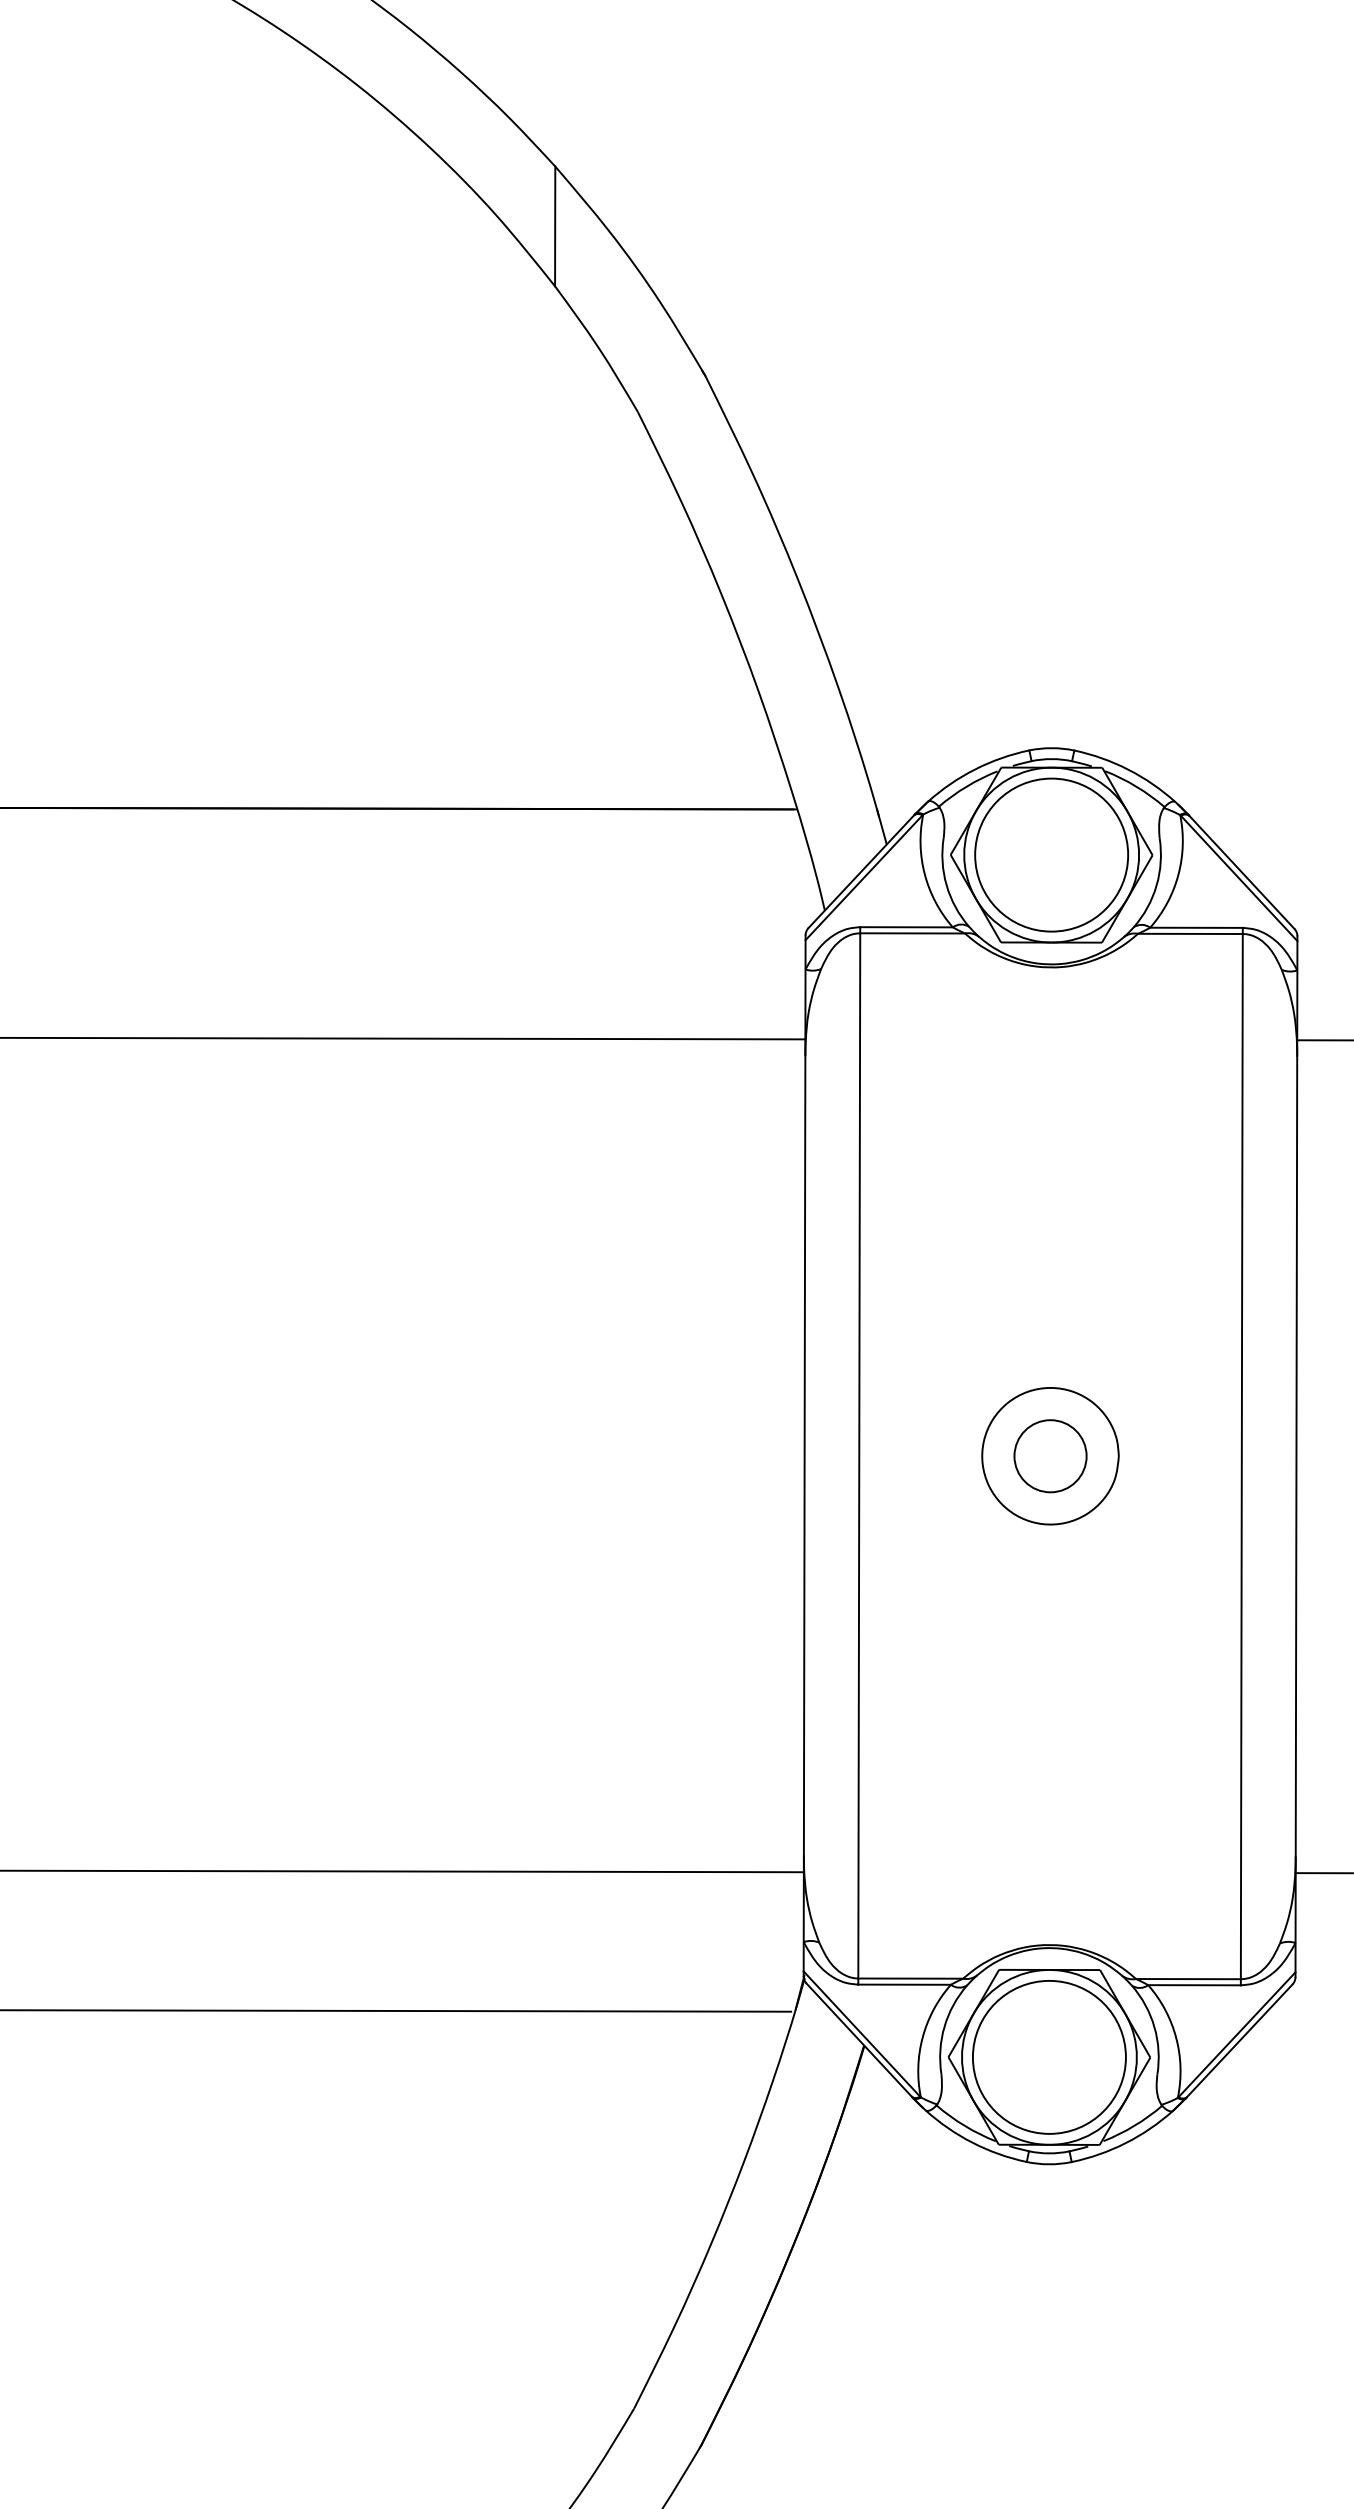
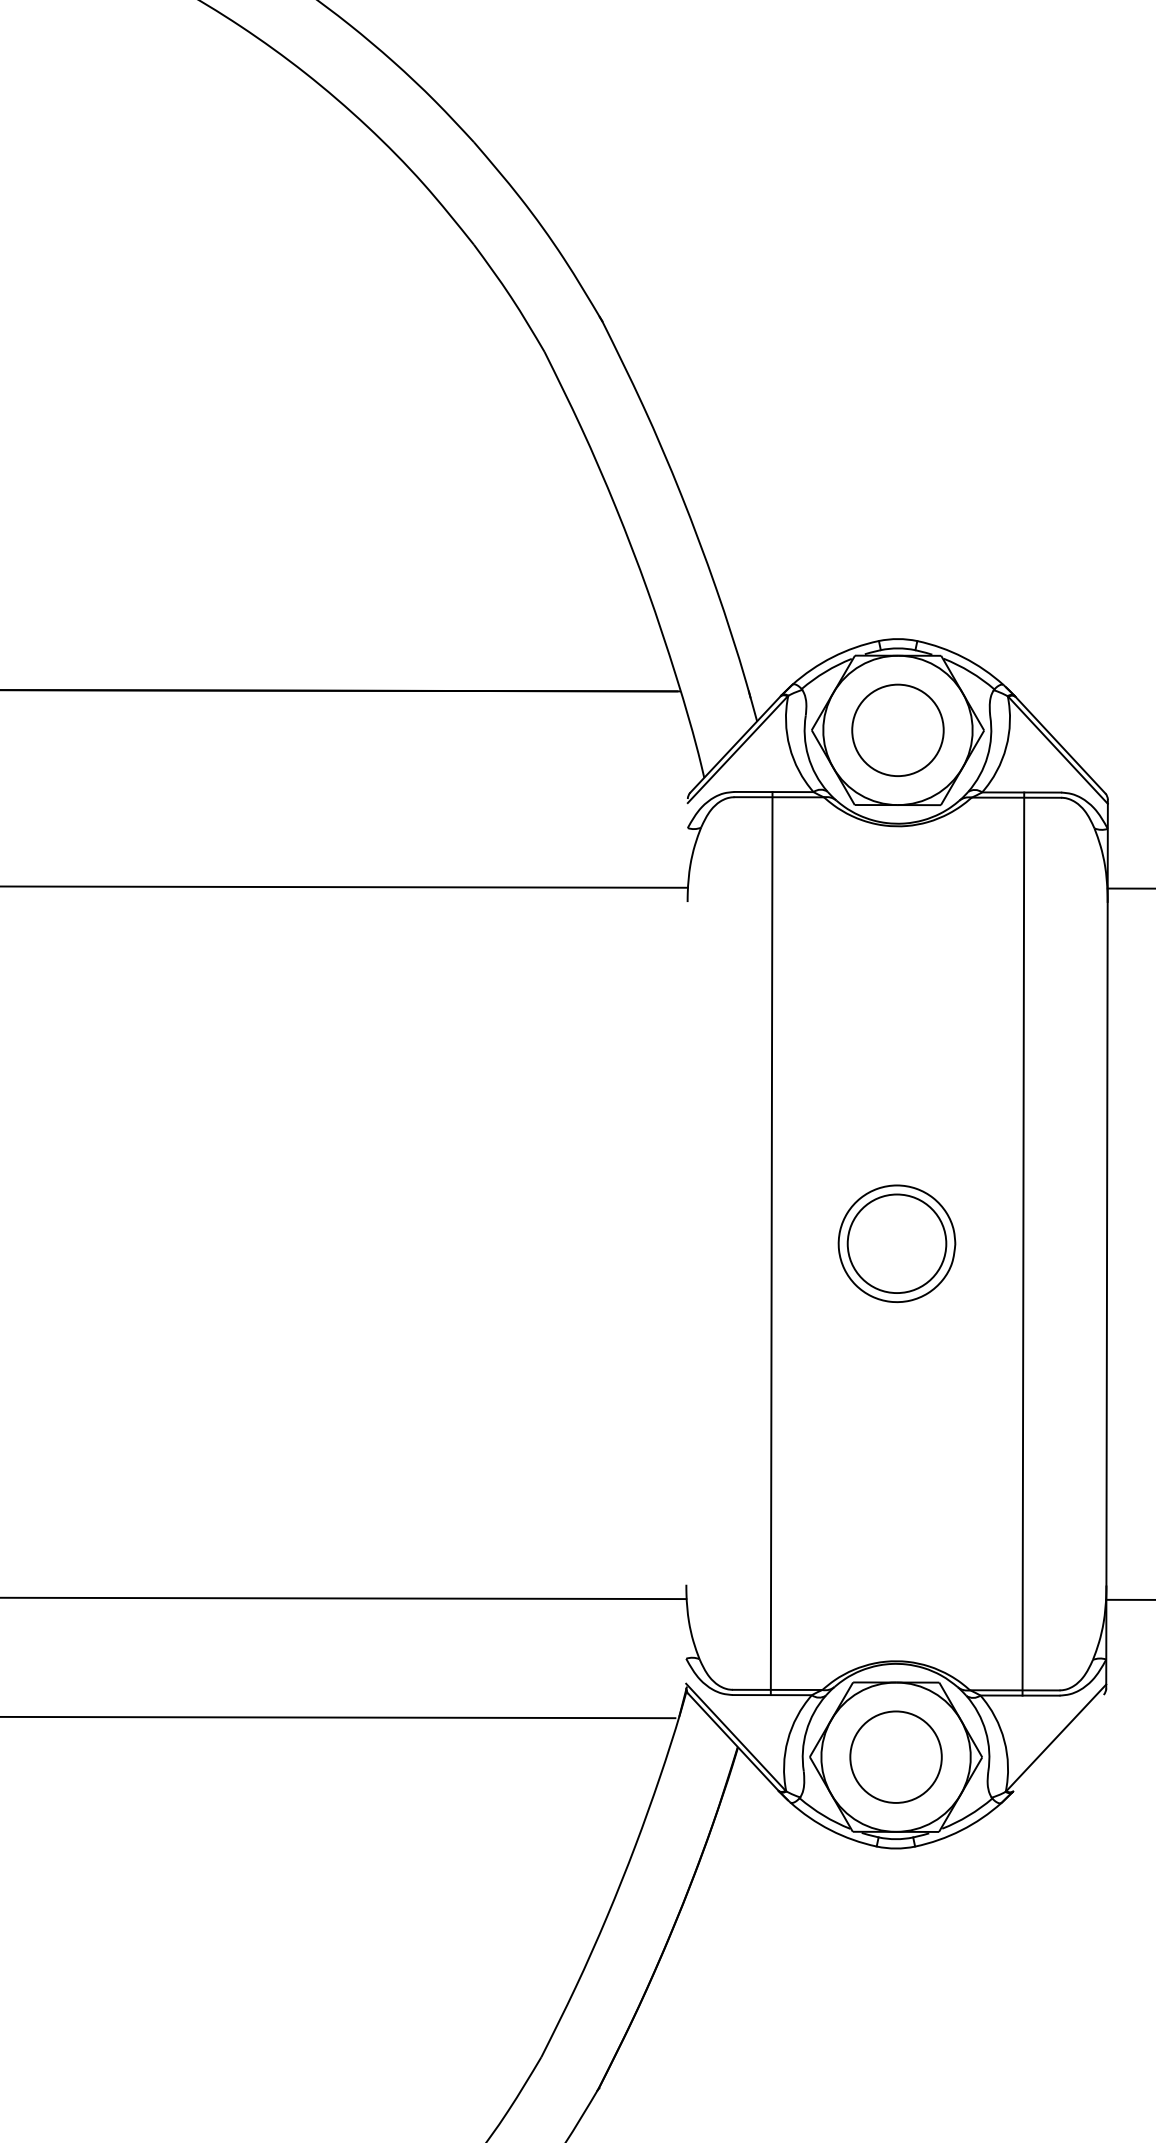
line: (554, 226) -> (473, 193), removed
circle: (1051, 855) -> (897, 730), size x0.7
line: (804, 1455) -> (686, 1243), removed
line: (859, 1455) -> (771, 1243), moved
circle: (1049, 1455) -> (896, 1243), size x1.6
line: (1241, 1455) -> (1023, 1243), moved
line: (1239, 2040) -> (1058, 1742), removed
circle: (1048, 2056) -> (895, 1756), size x0.7

